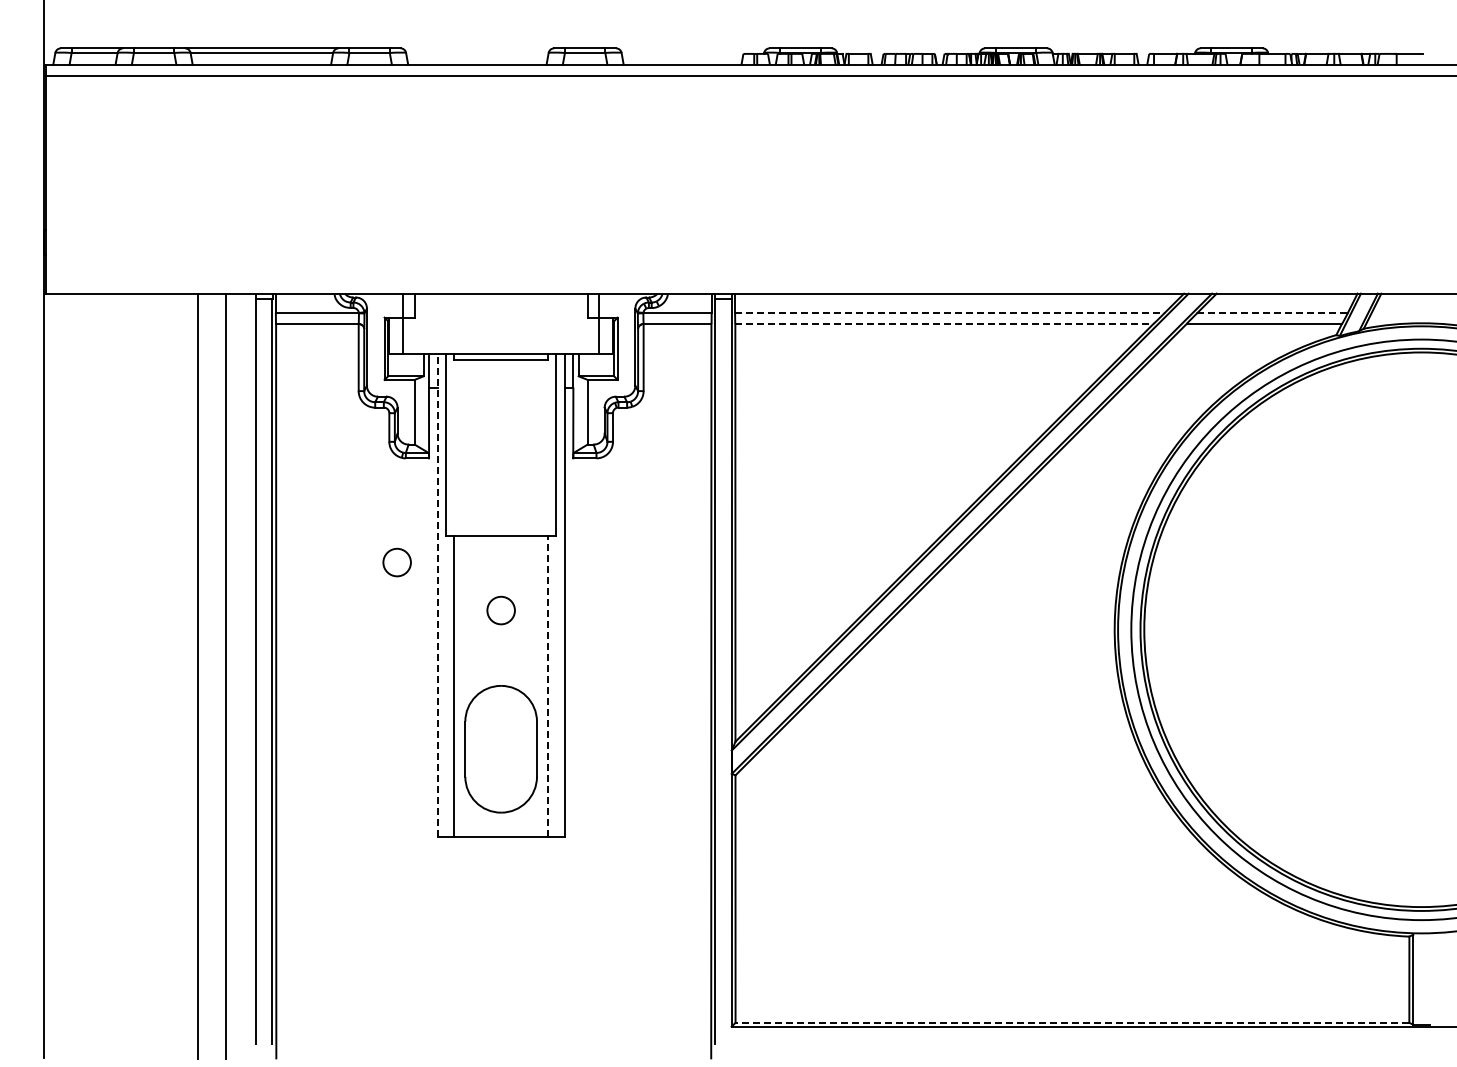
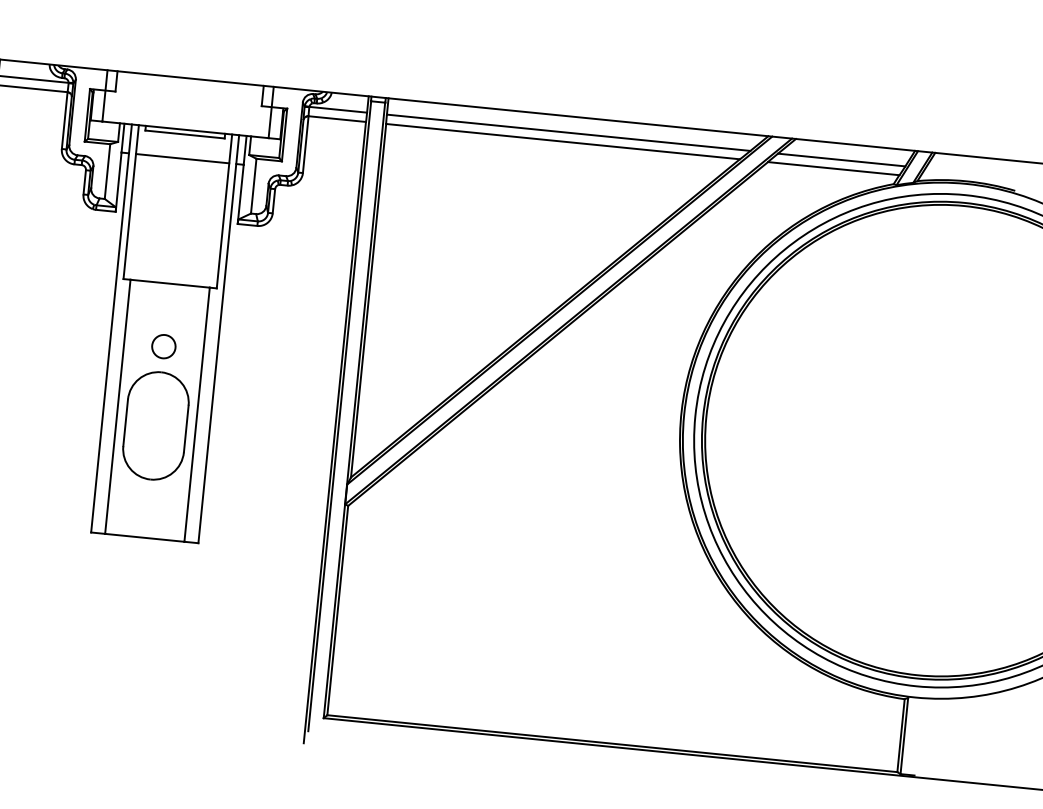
line: (949, 312) -> (568, 132), dashed -> solid
line: (1273, 312) -> (842, 159), dashed -> solid
line: (944, 323) -> (563, 141), dashed -> solid
line: (501, 388) -> (182, 158), added
circle: (396, 562) -> (79, 297), removed
line: (437, 594) -> (111, 327), dashed -> solid
line: (548, 685) -> (197, 414), dashed -> solid
part: (500, 749) -> (155, 426), moved
line: (1072, 1022) -> (612, 743), dashed -> solid

